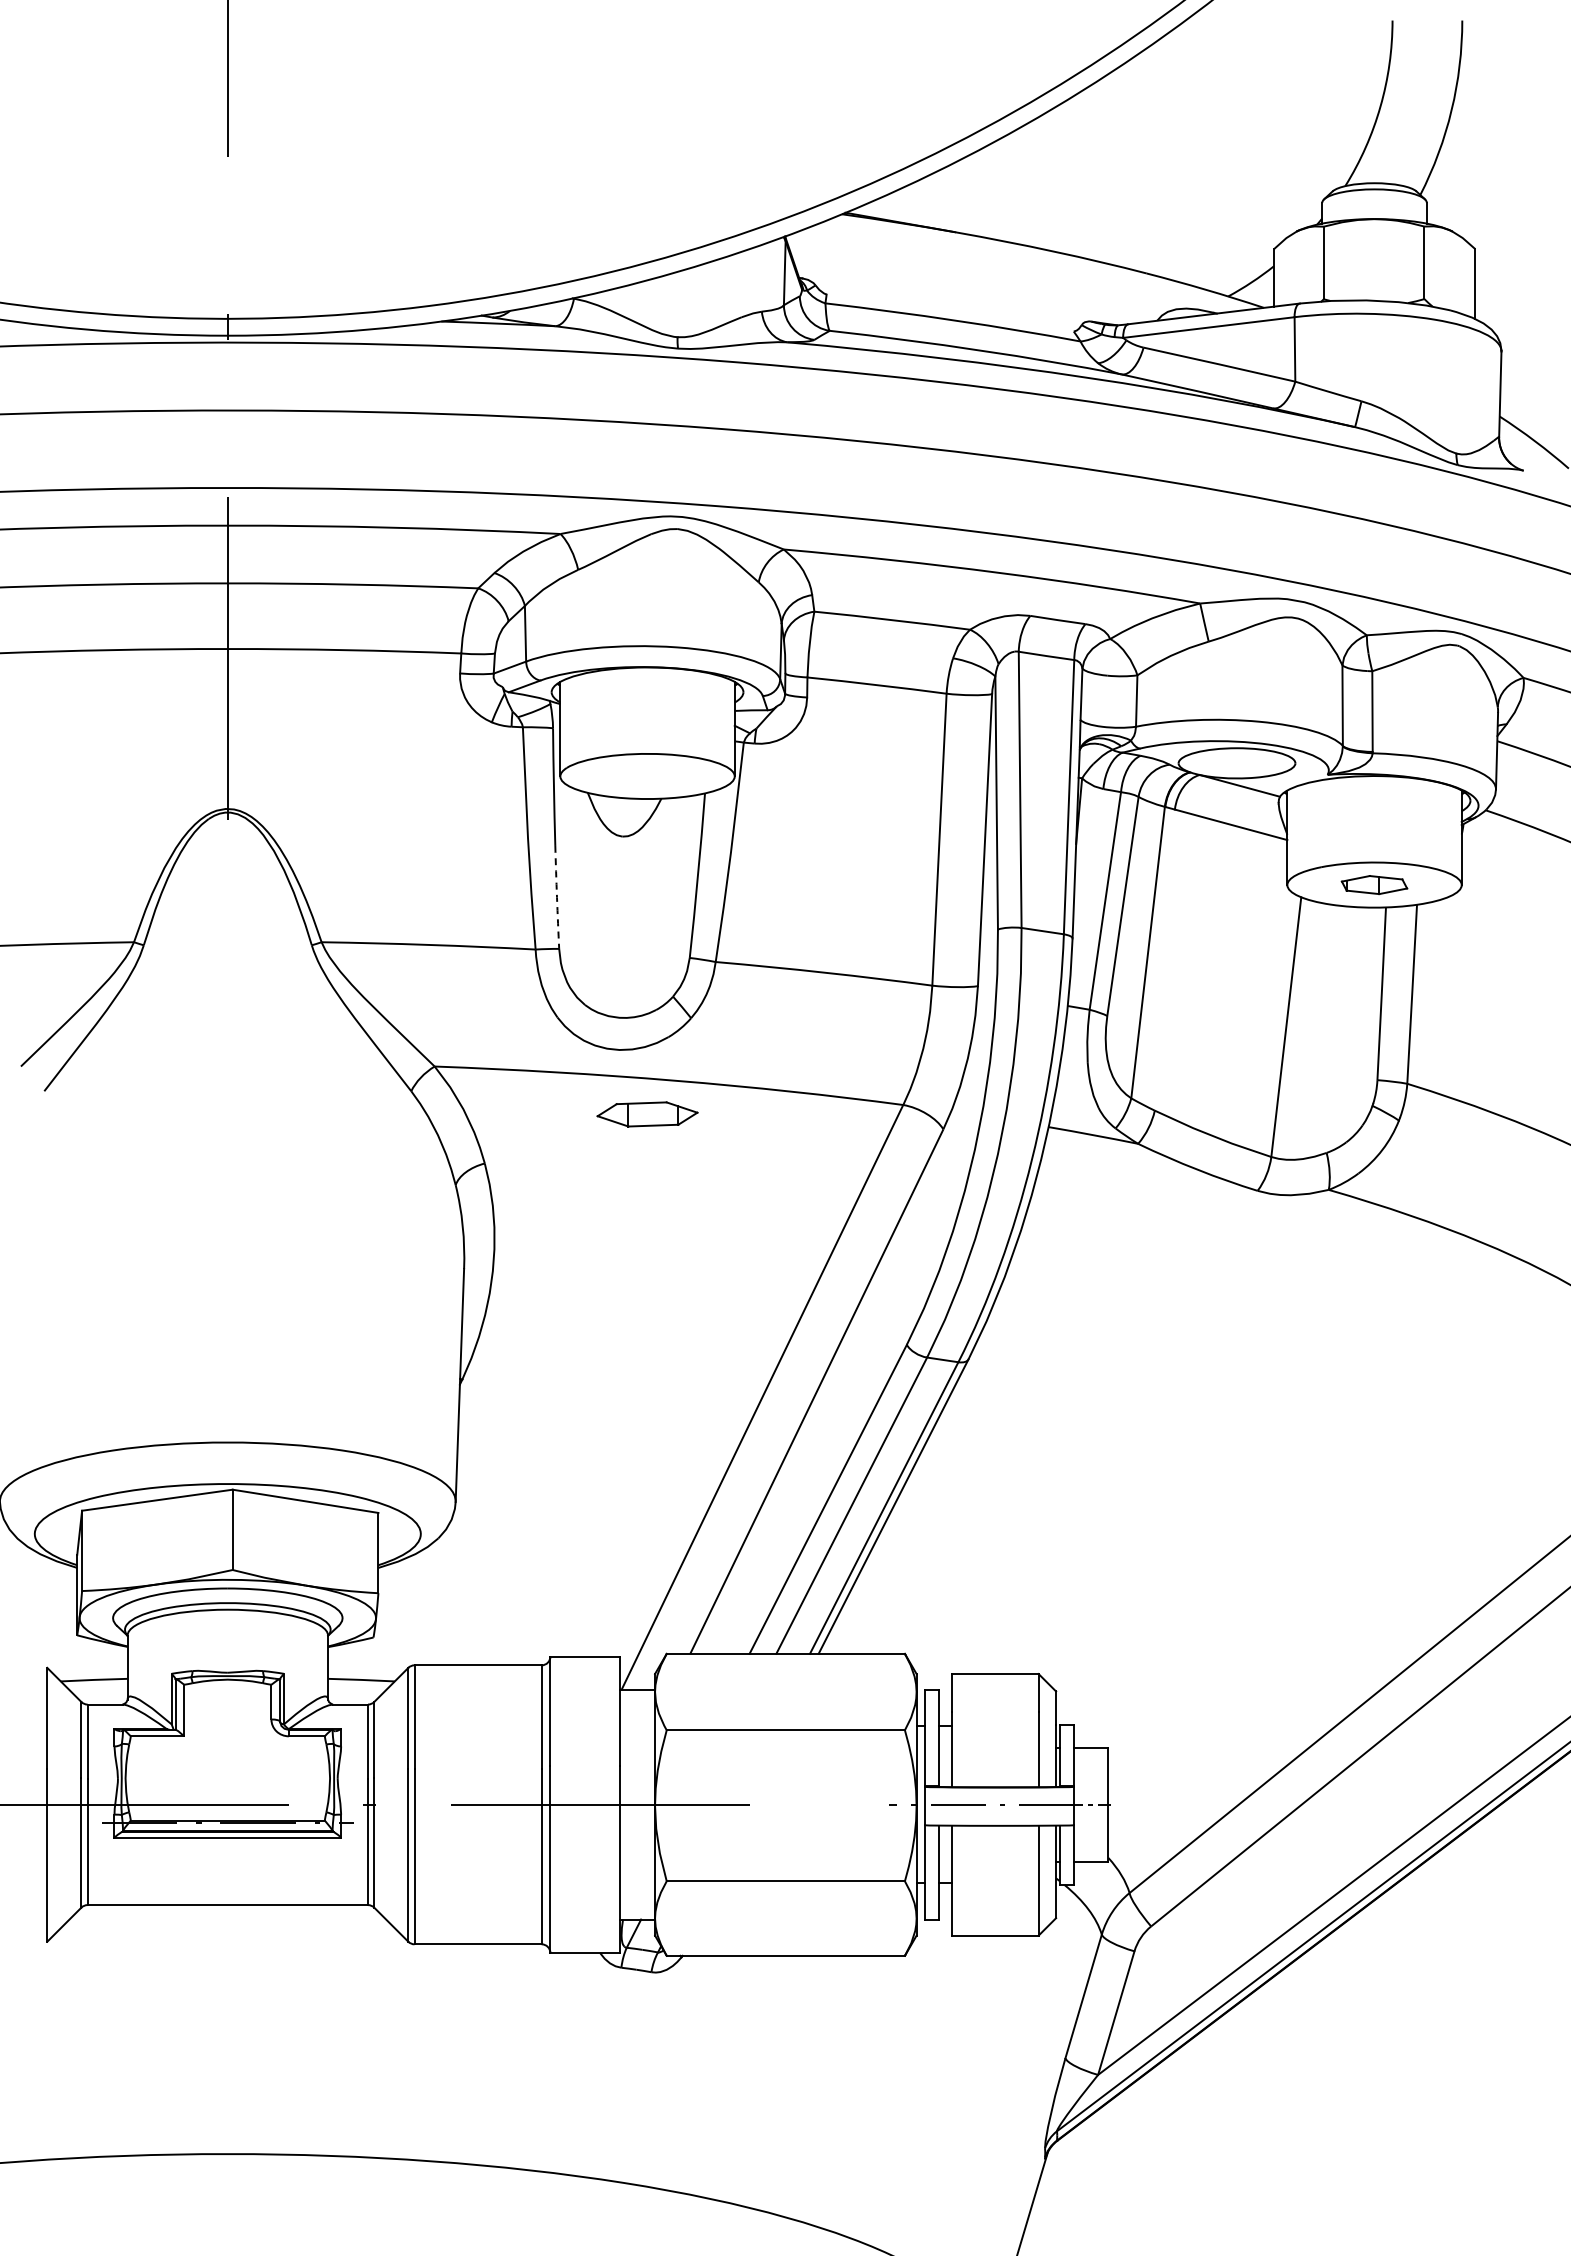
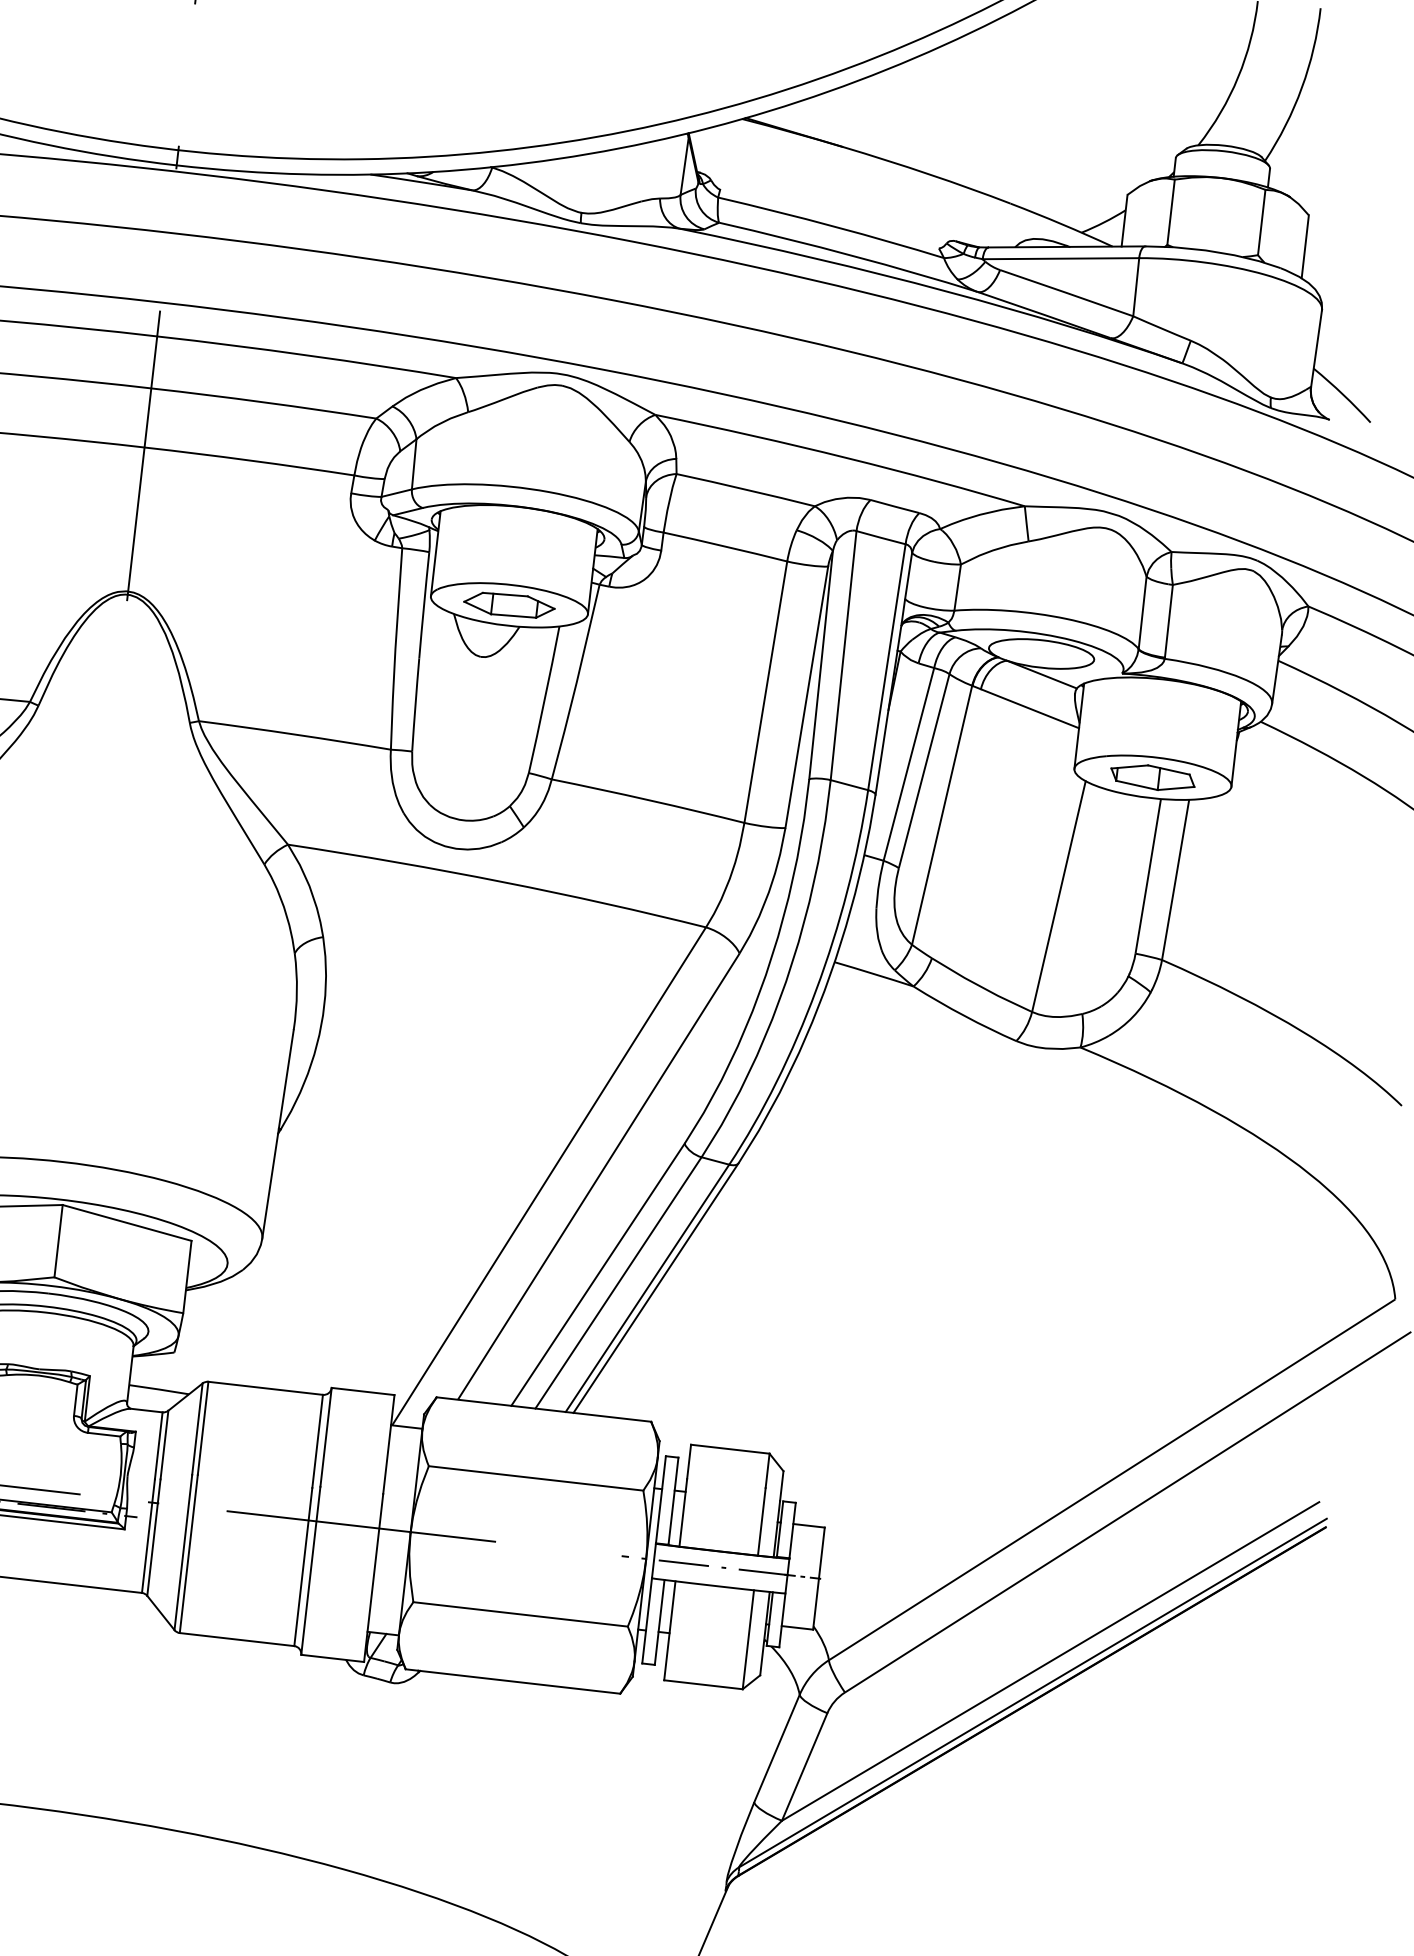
part: (1374, 884) -> (1152, 777), size x1.43
arc: (557, 897) -> (415, 705), dashed -> solid
part: (647, 1114) -> (509, 605), moved

